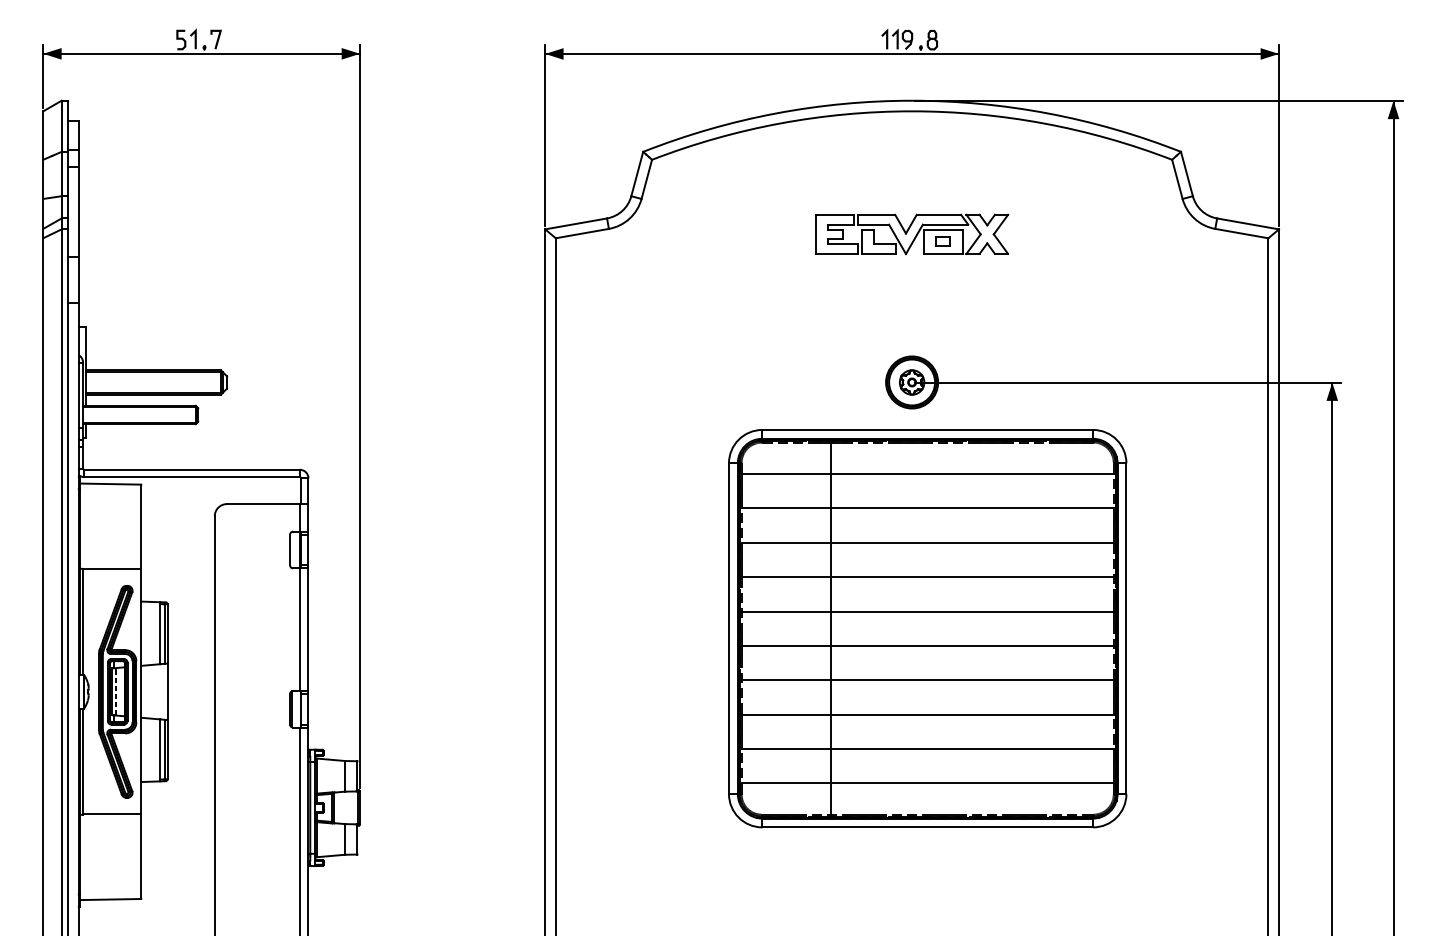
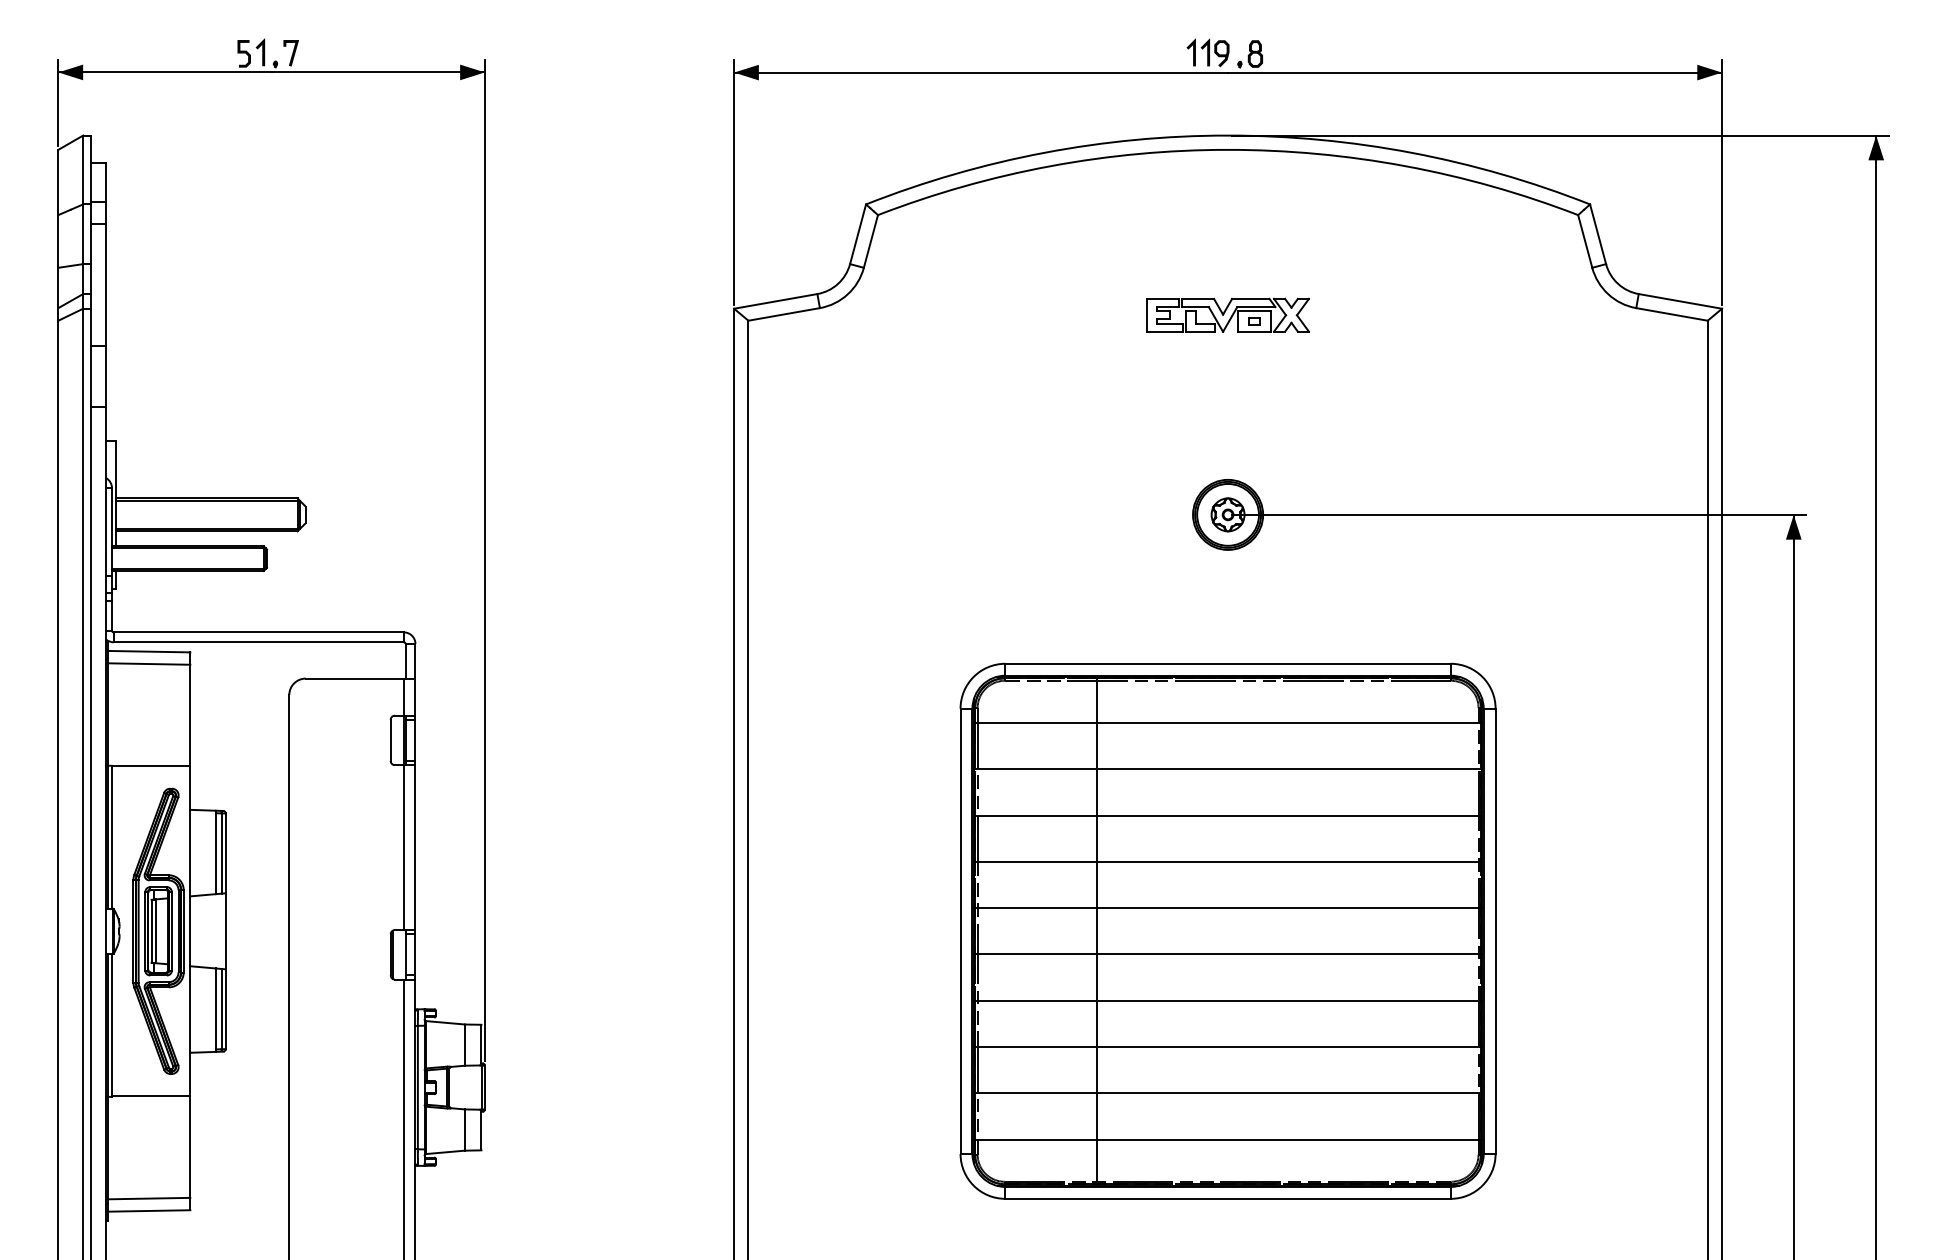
part: (912, 233) -> (1228, 314), size x0.62
line: (110, 492) -> (148, 663), added
part: (927, 628) -> (1227, 930), moved
line: (116, 691) -> (156, 931), dashed -> solid
line: (110, 890) -> (148, 1198), added

